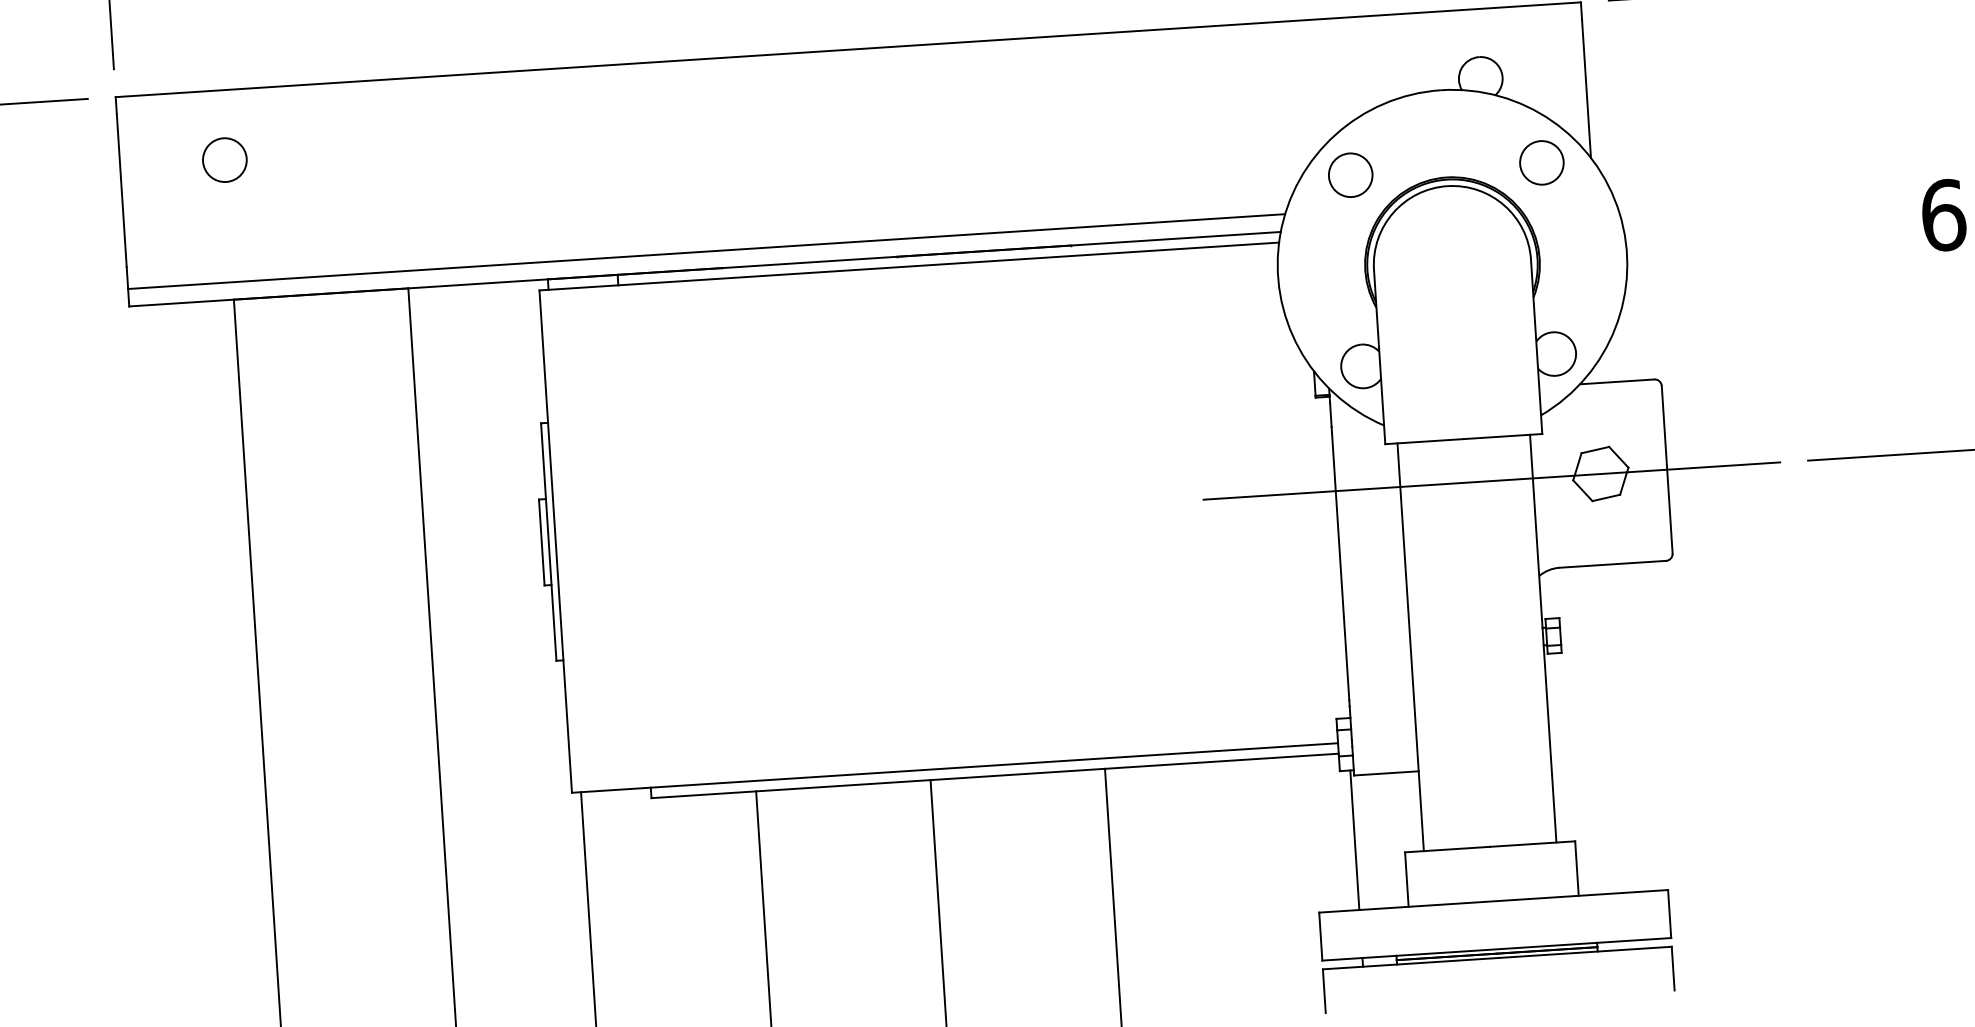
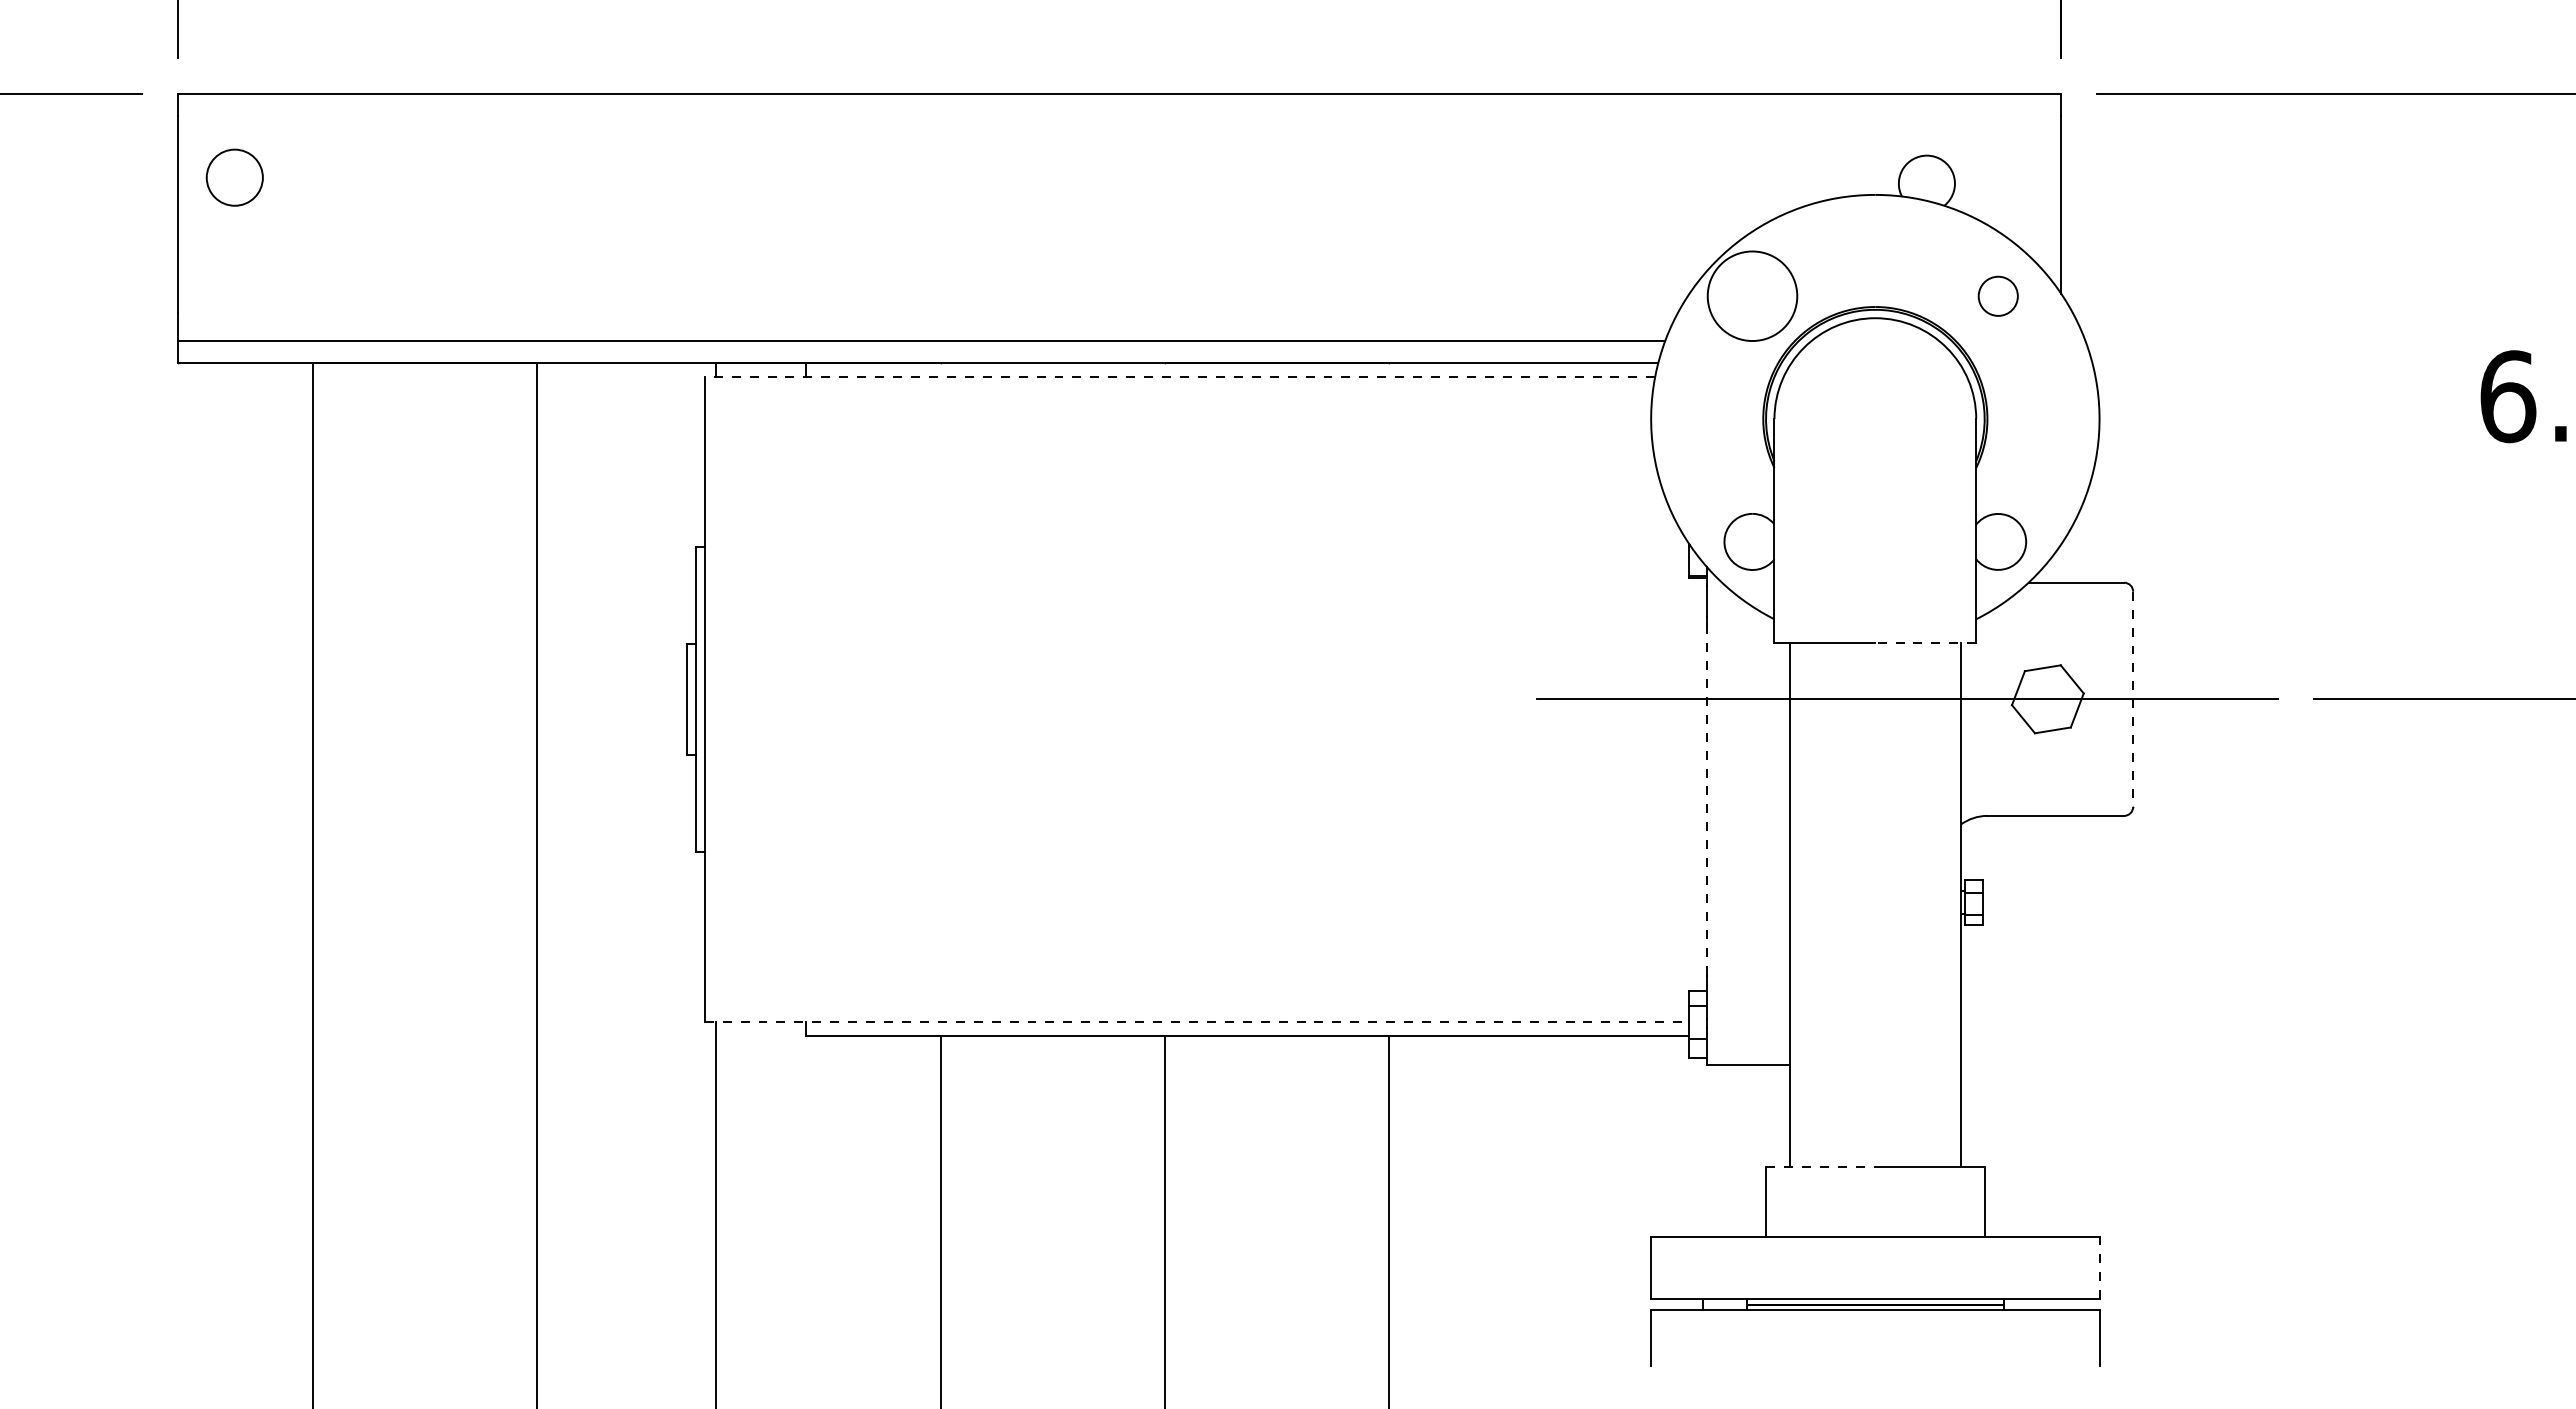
circle: (224, 159) -> (234, 177), moved
circle: (1542, 163) -> (1998, 296), size x0.7
circle: (1350, 175) -> (1752, 296), size x1.6
line: (908, 266) -> (1179, 376), solid -> dashed
line: (1502, 436) -> (1925, 643), solid -> dashed
line: (1667, 469) -> (2133, 699), solid -> dashed
line: (1340, 566) -> (1707, 796), solid -> dashed
line: (955, 768) -> (1197, 1022), solid -> dashed
line: (1354, 840) -> (1702, 1147), removed
line: (1447, 849) -> (1820, 1167), solid -> dashed
line: (1669, 914) -> (2099, 1268), solid -> dashed

